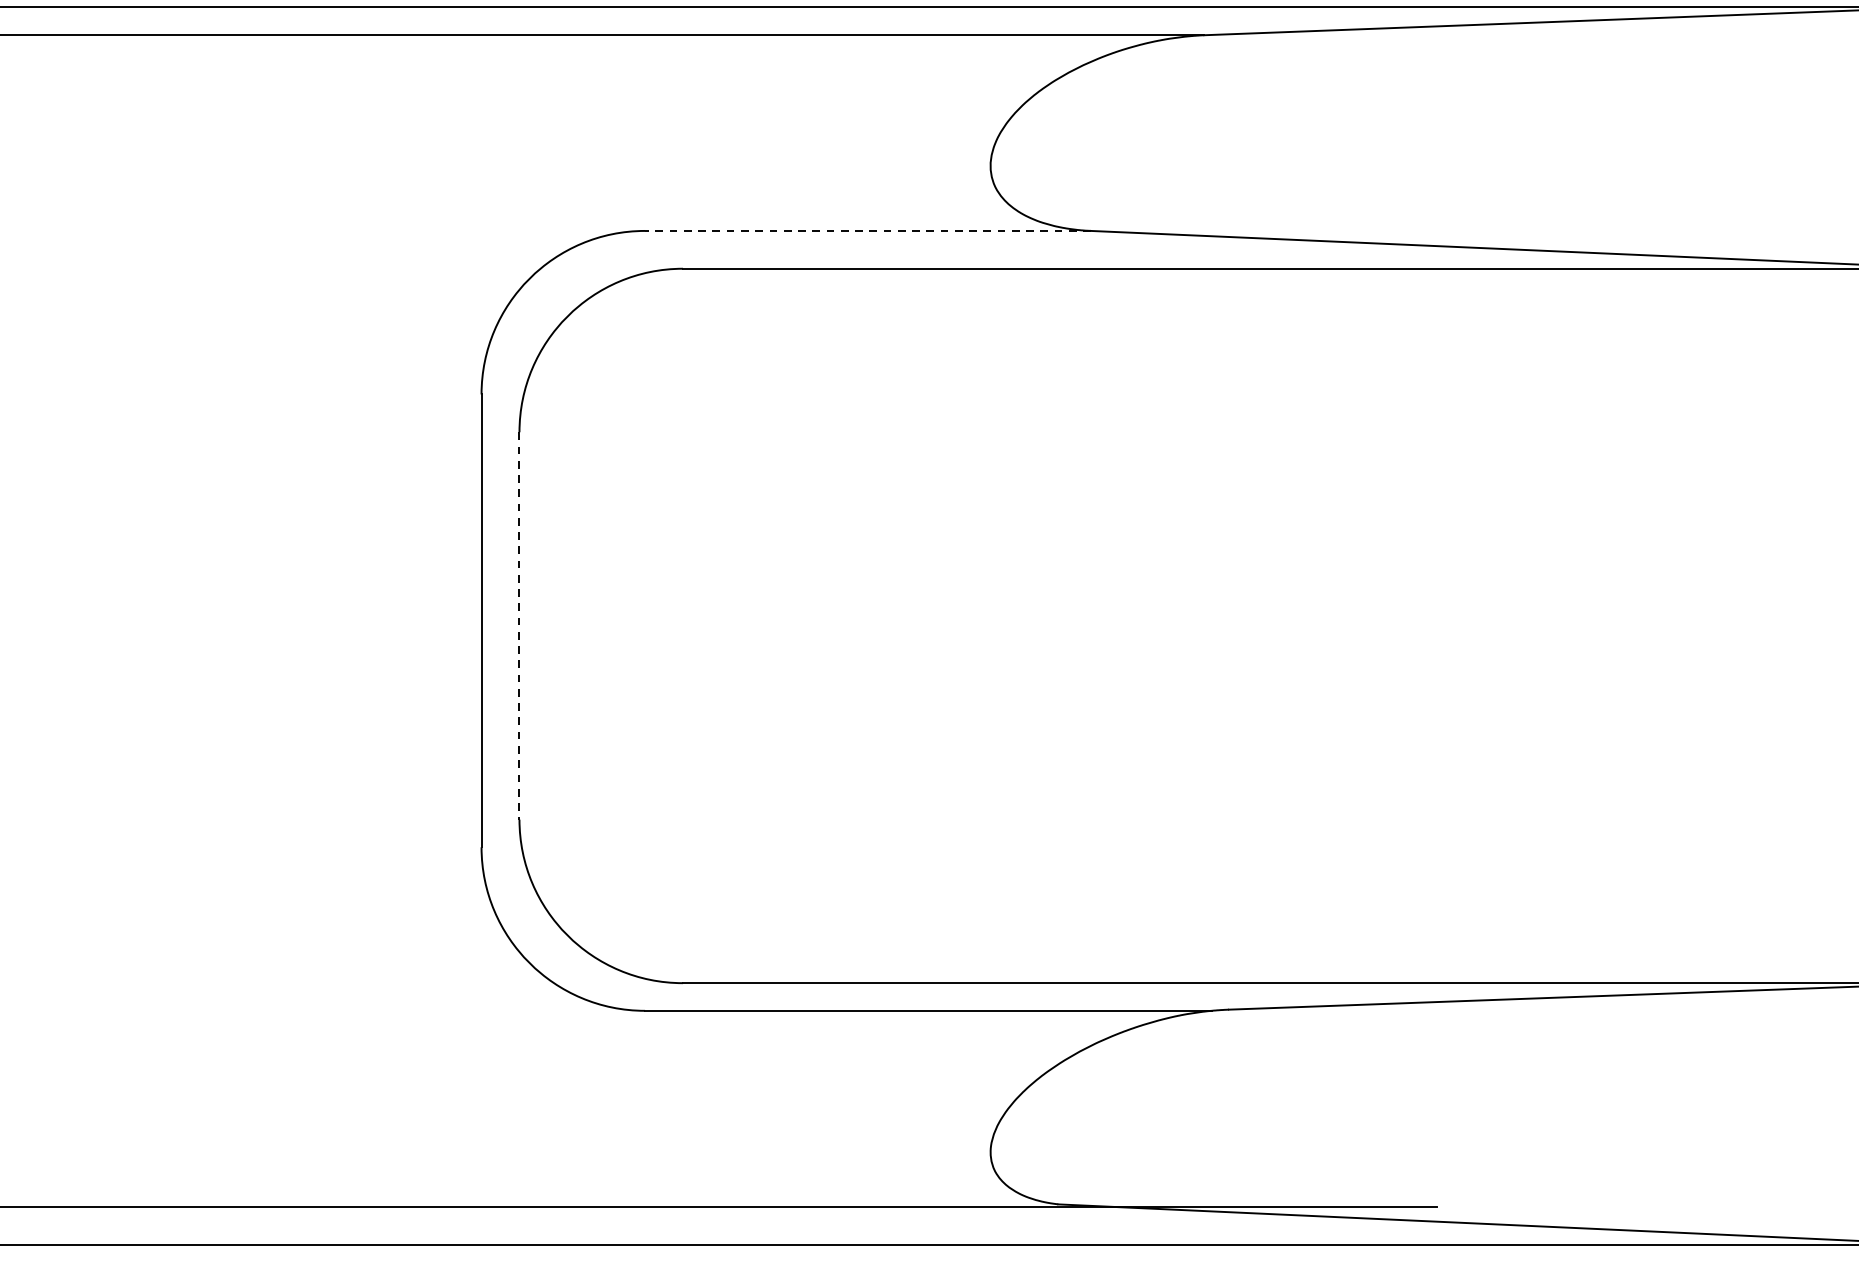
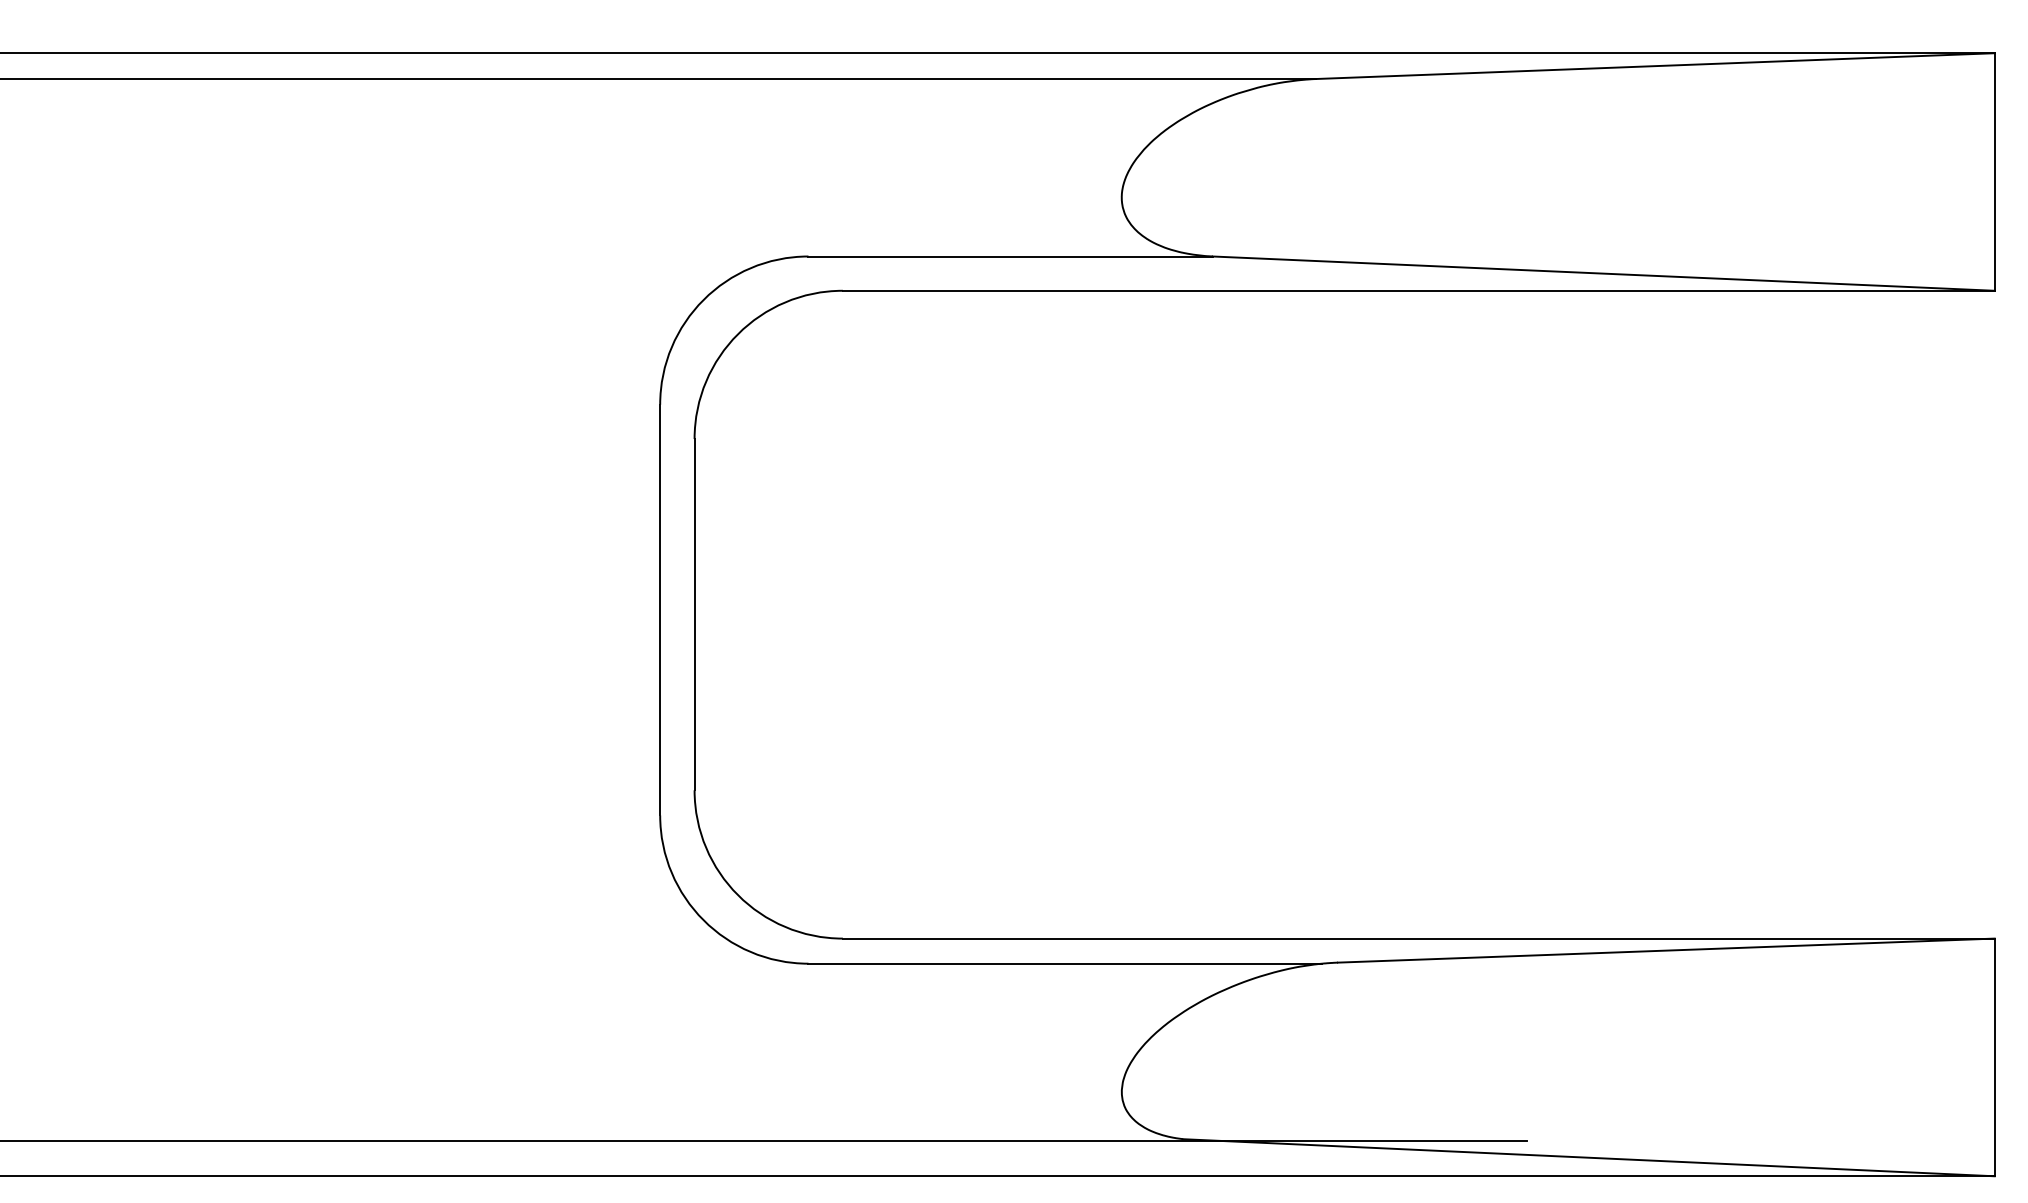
line: (867, 230) -> (1010, 256), dashed -> solid
line: (519, 625) -> (694, 614), dashed -> solid

